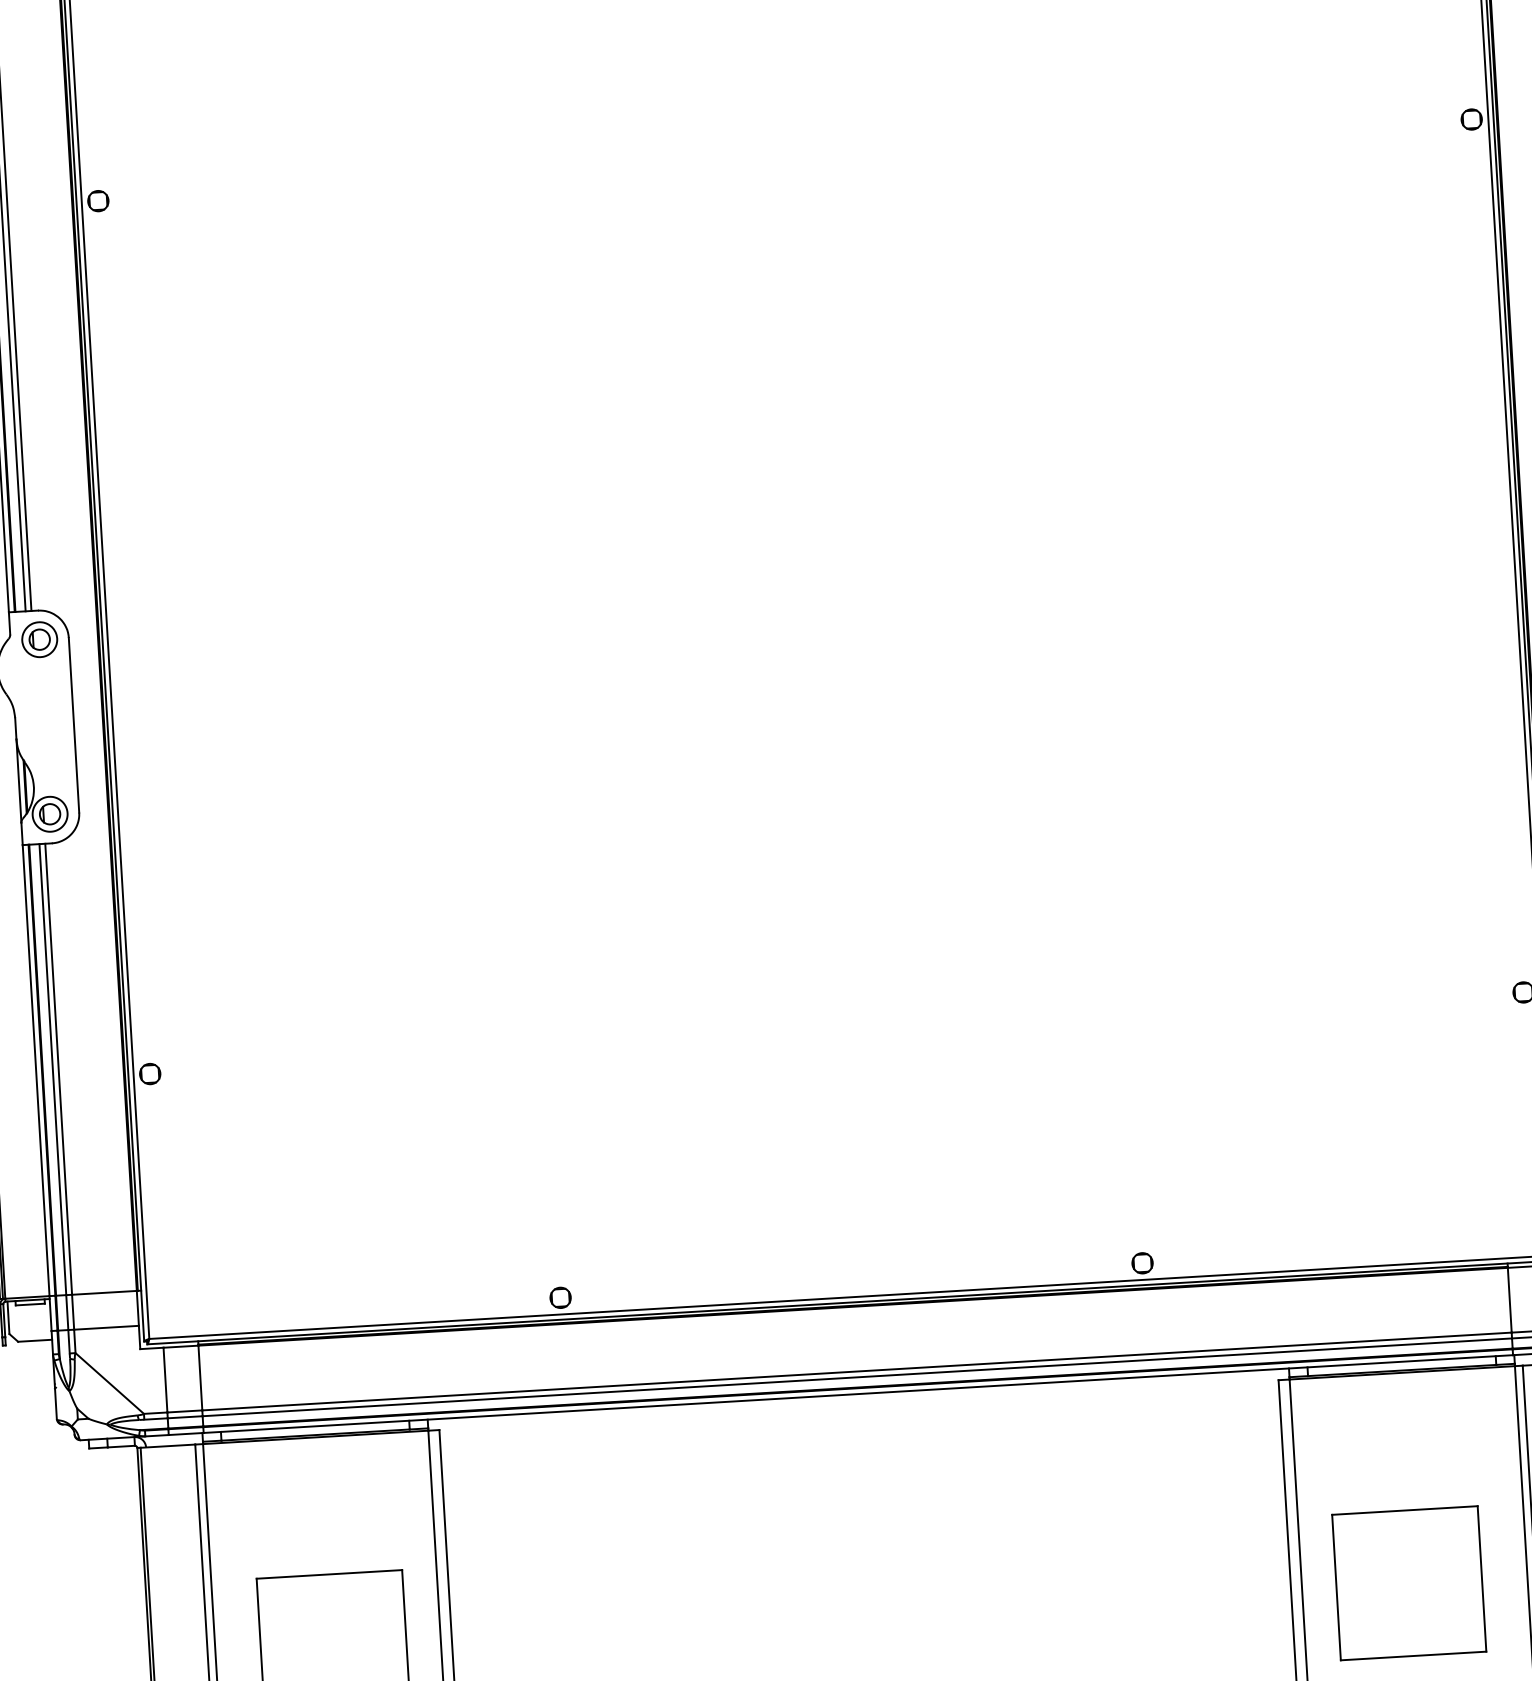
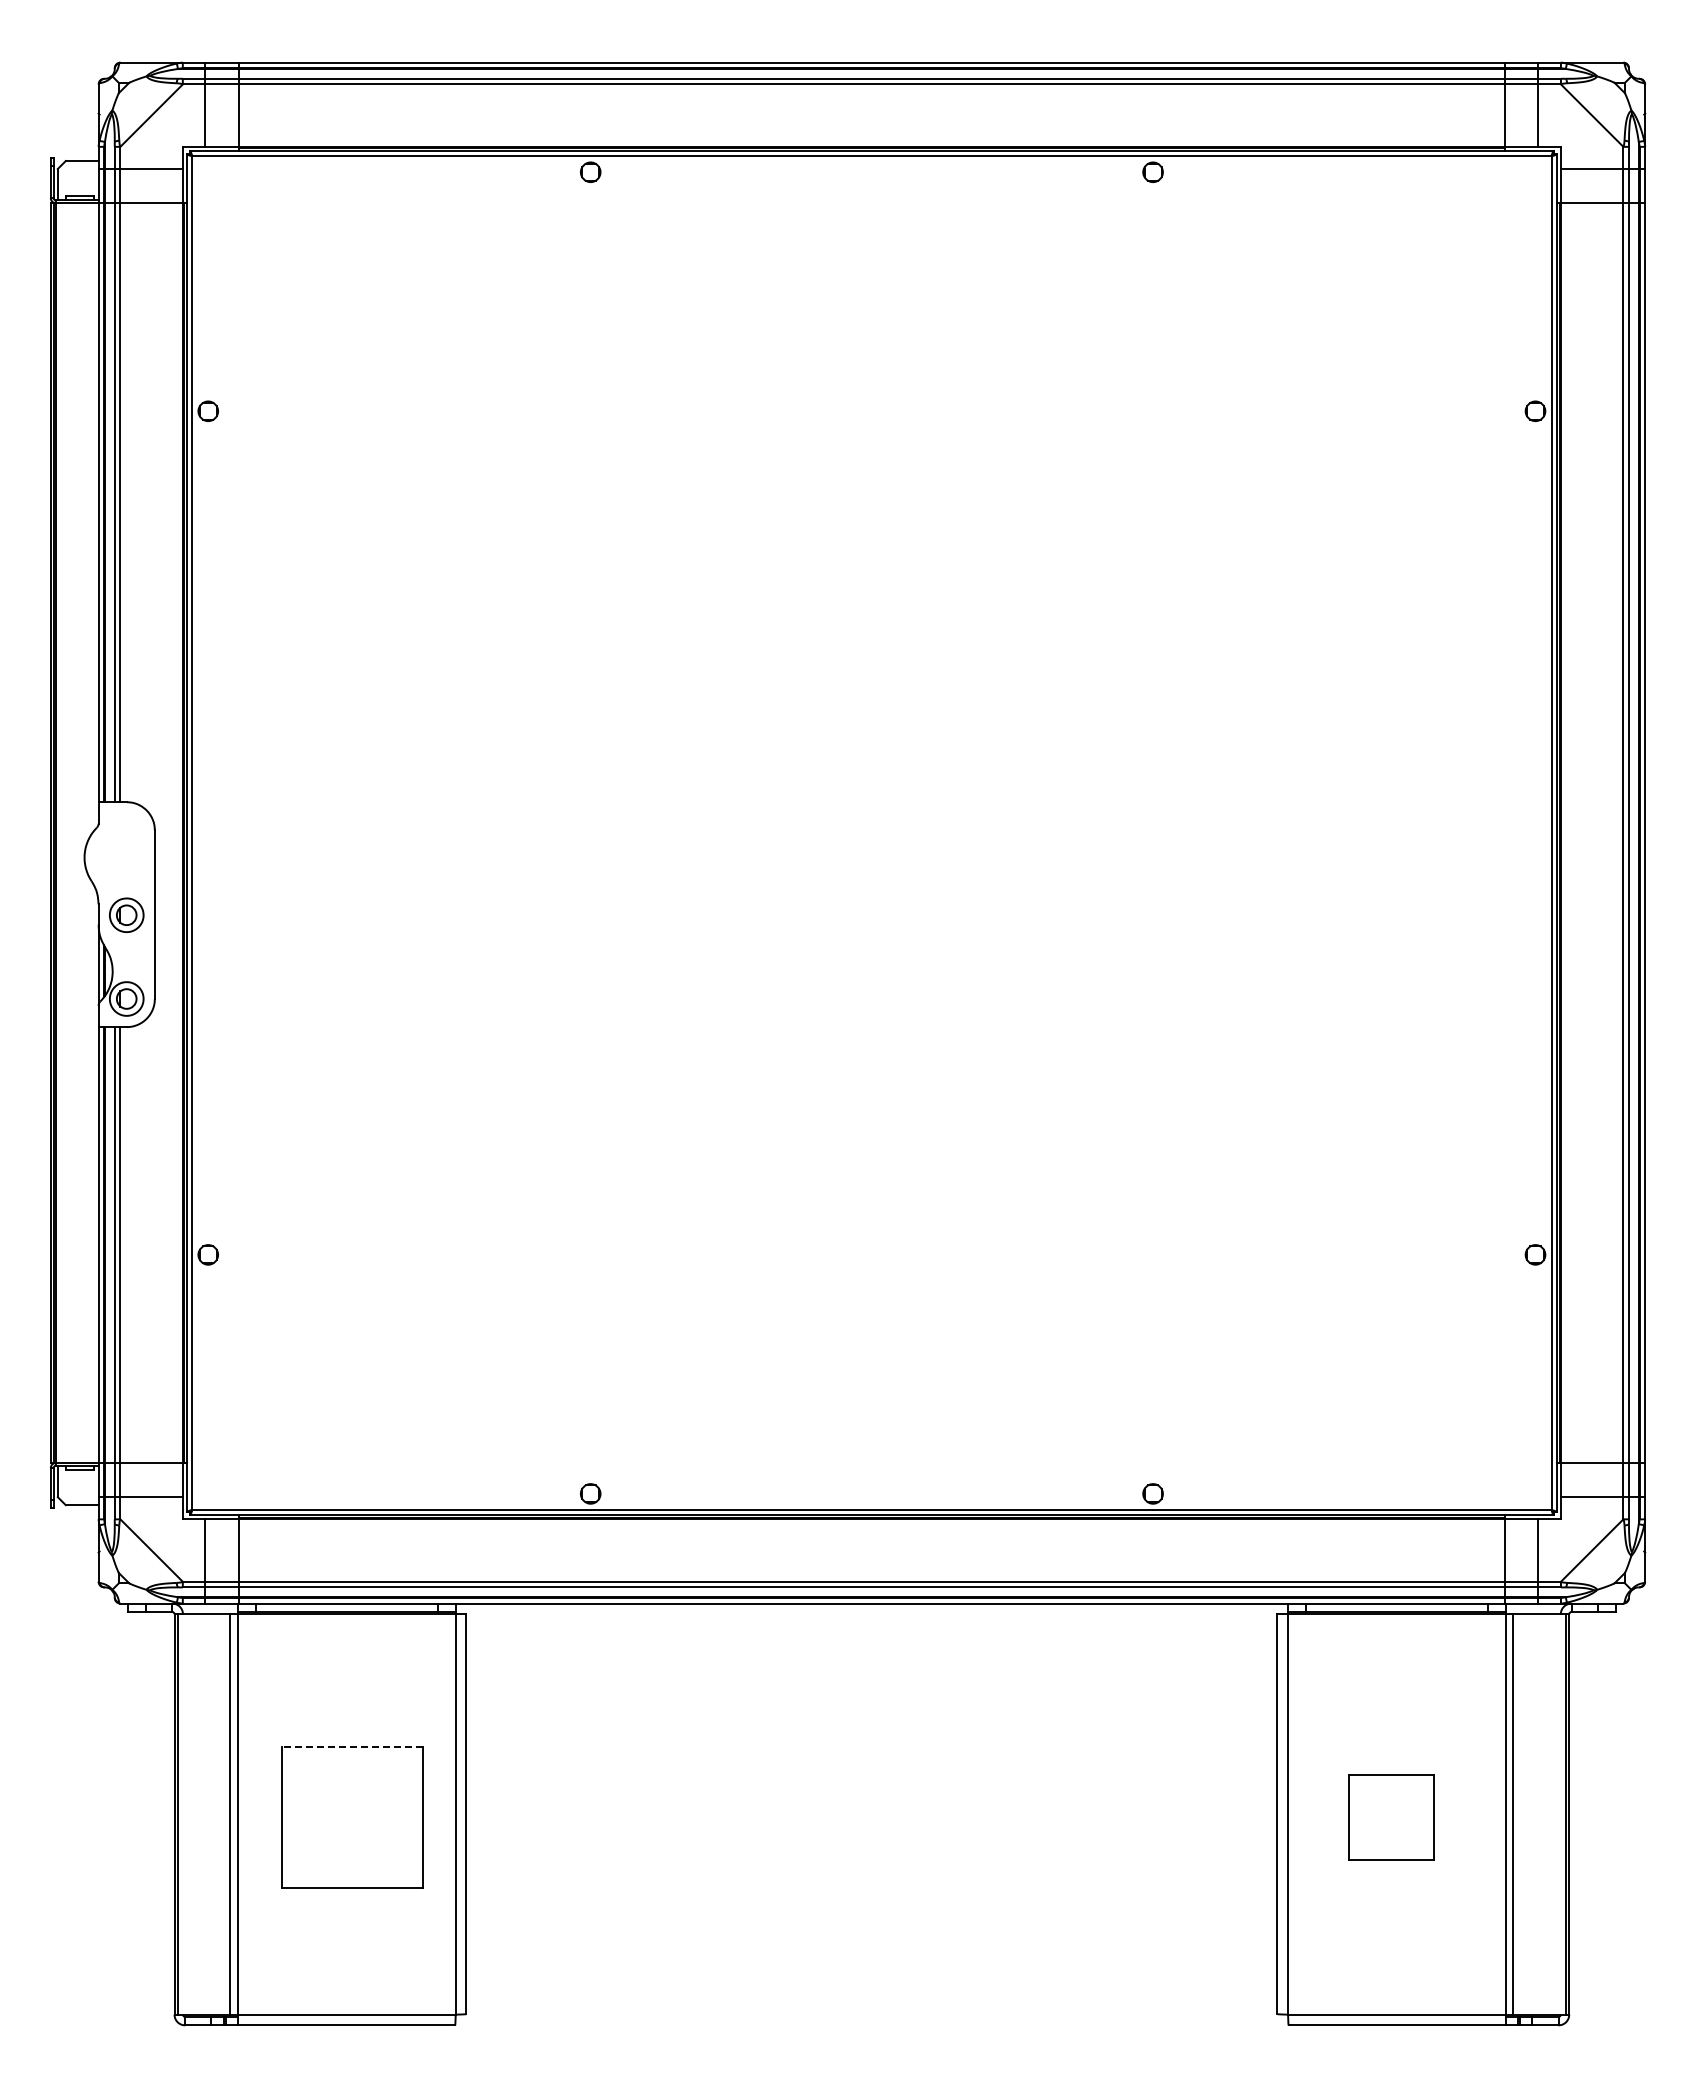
part: (39, 638) -> (126, 914), moved
line: (328, 1573) -> (351, 1746), solid -> dashed
part: (1409, 1583) -> (1391, 1817), size x0.6

